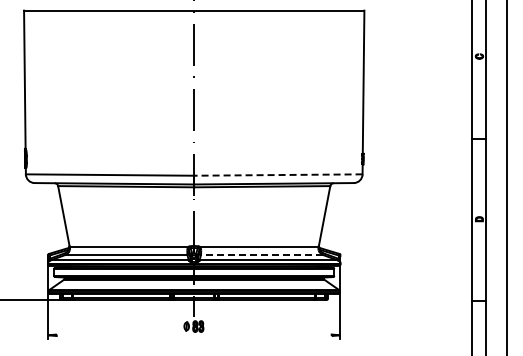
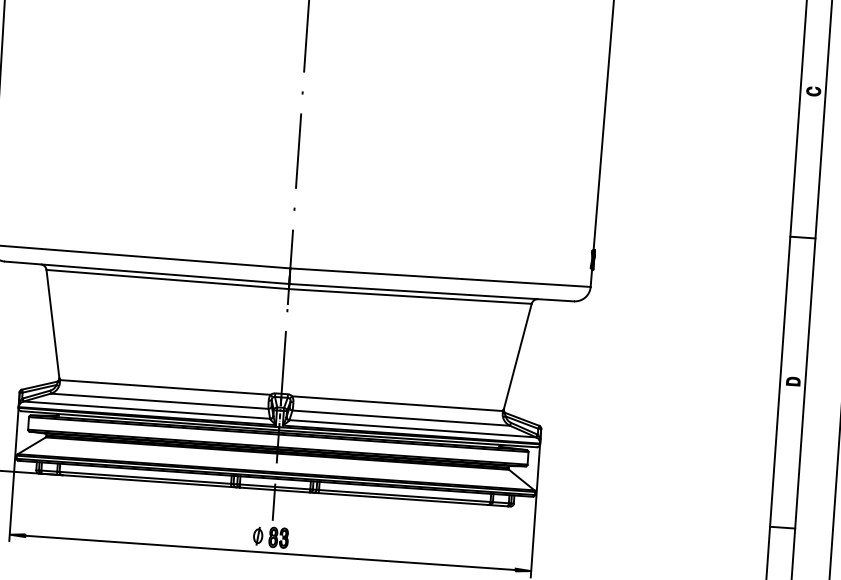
line: (277, 175) -> (438, 278), dashed -> solid
line: (261, 254) -> (400, 417), dashed -> solid
line: (193, 335) -> (269, 553), added

